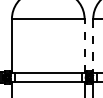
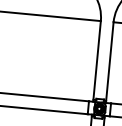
line: (84, 45) -> (96, 60), dashed -> solid
line: (93, 46) -> (110, 62), dashed -> solid

